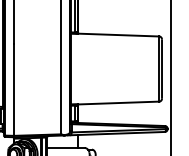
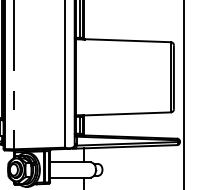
line: (14, 89) -> (14, 99), solid -> dashed

